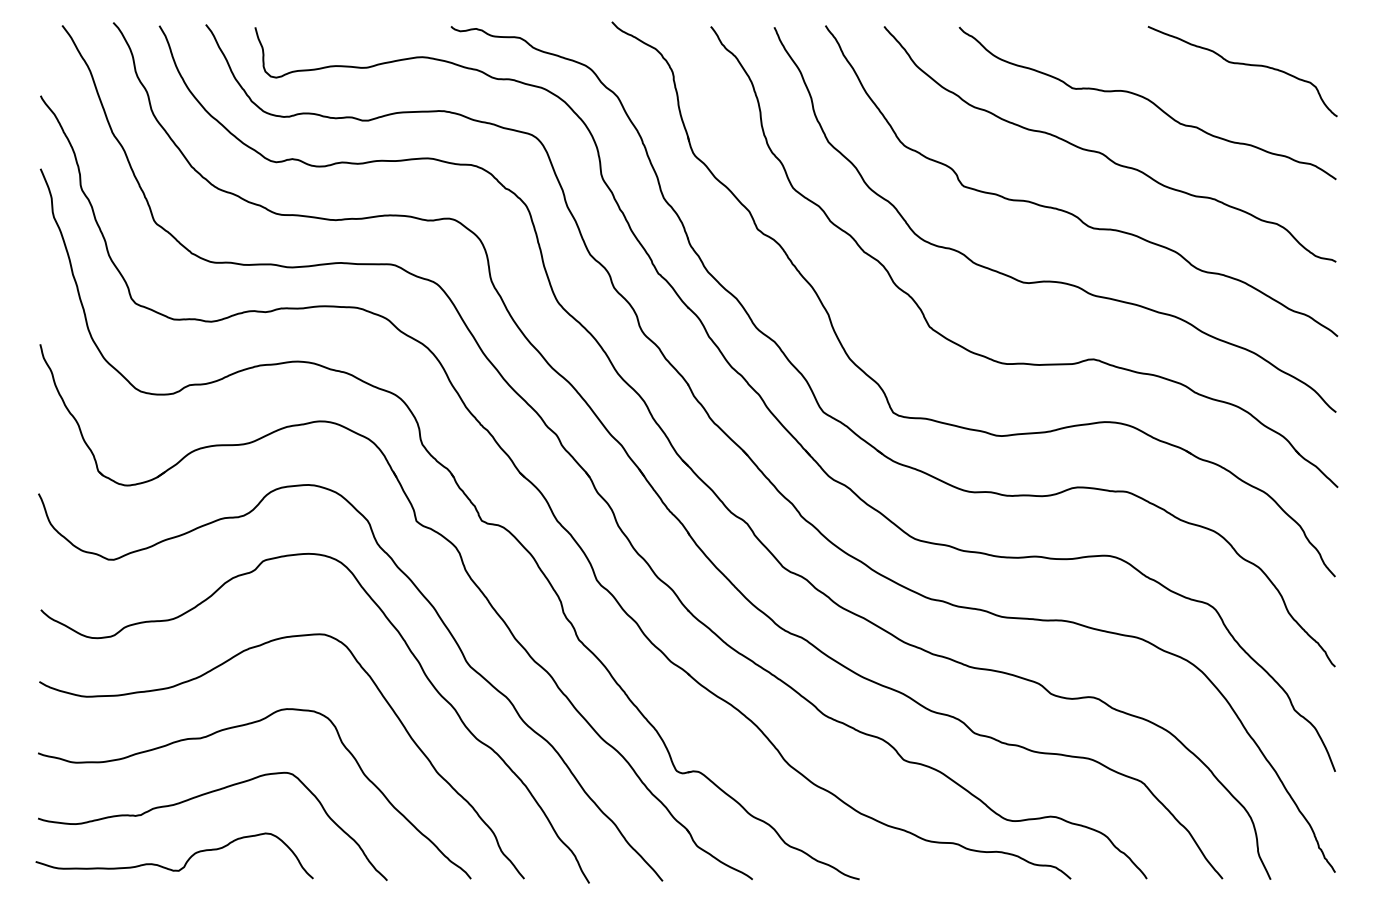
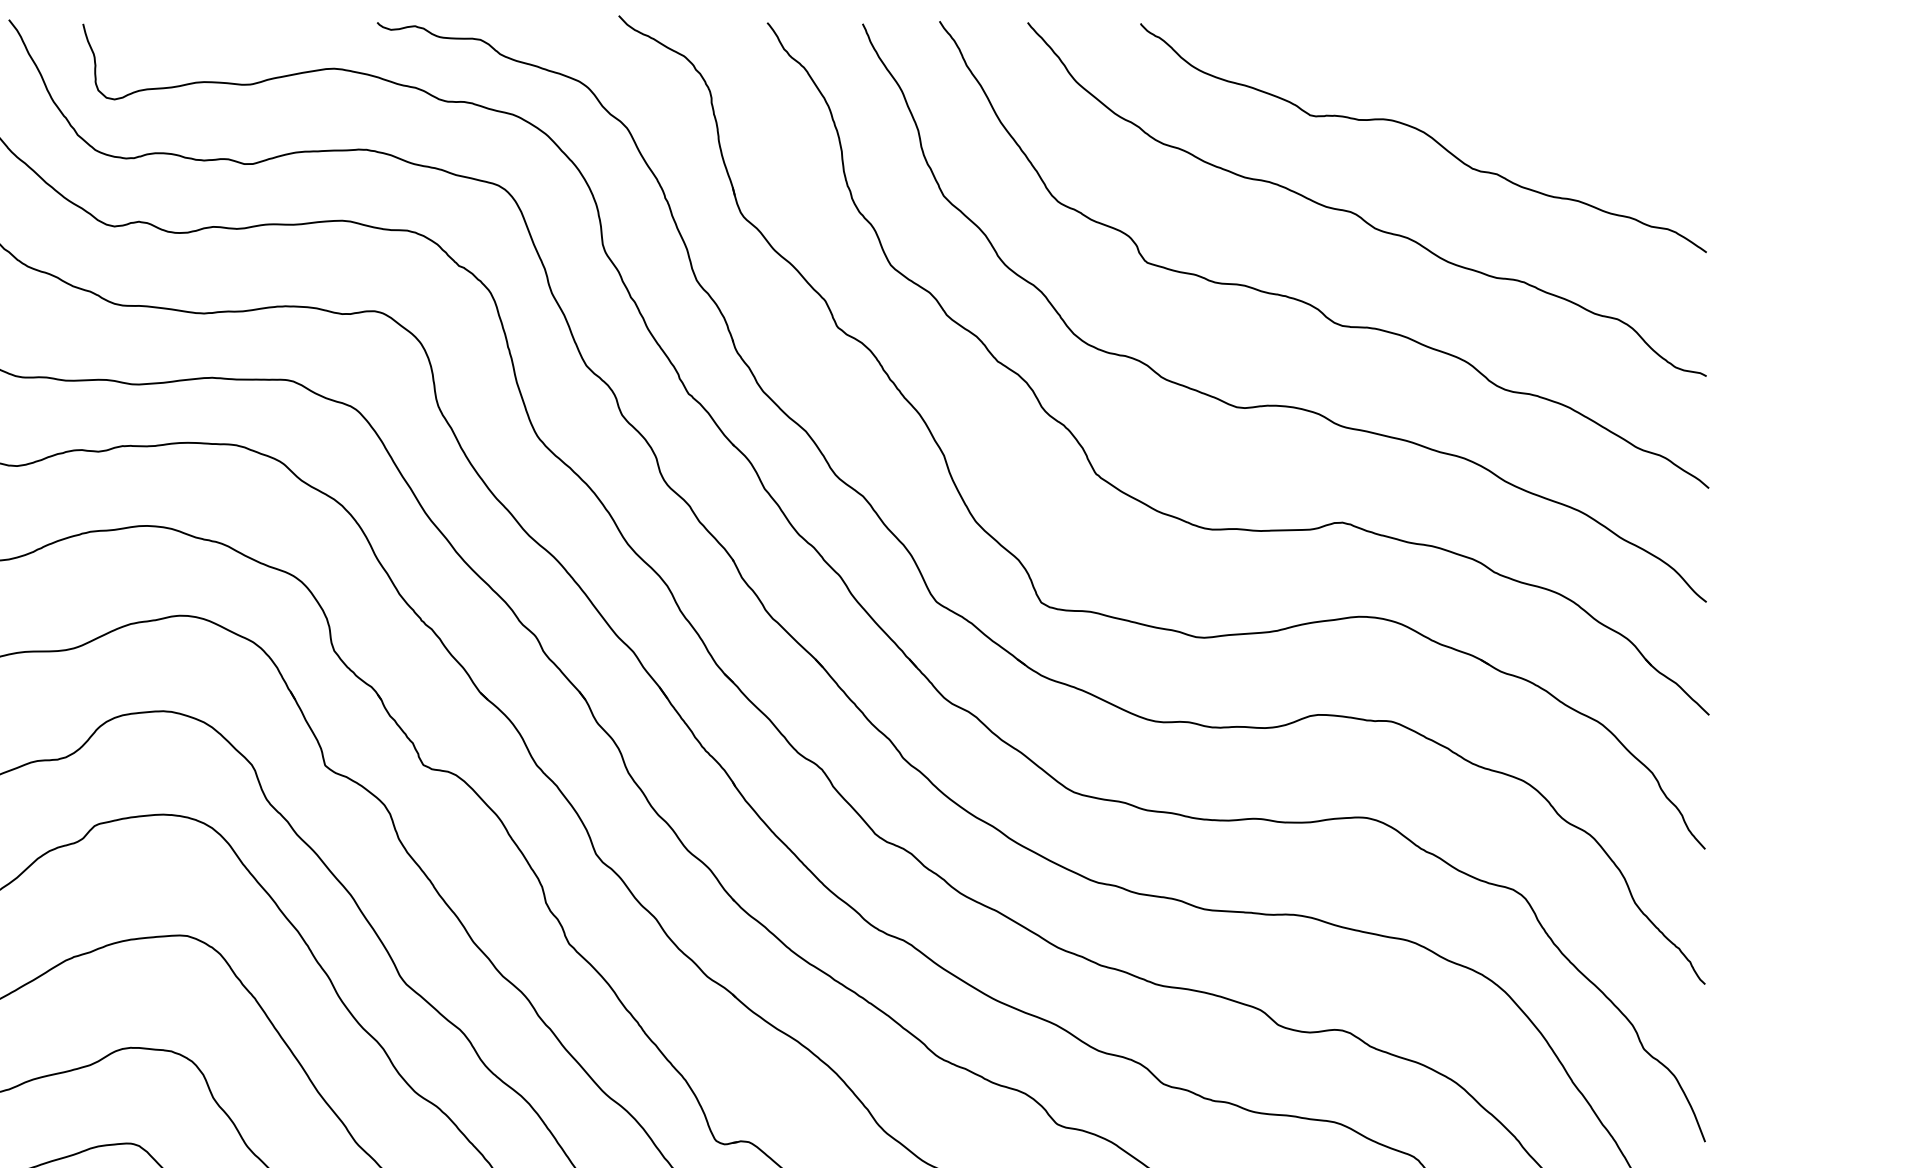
curve: (1244, 65) -> (1568, 81), removed

